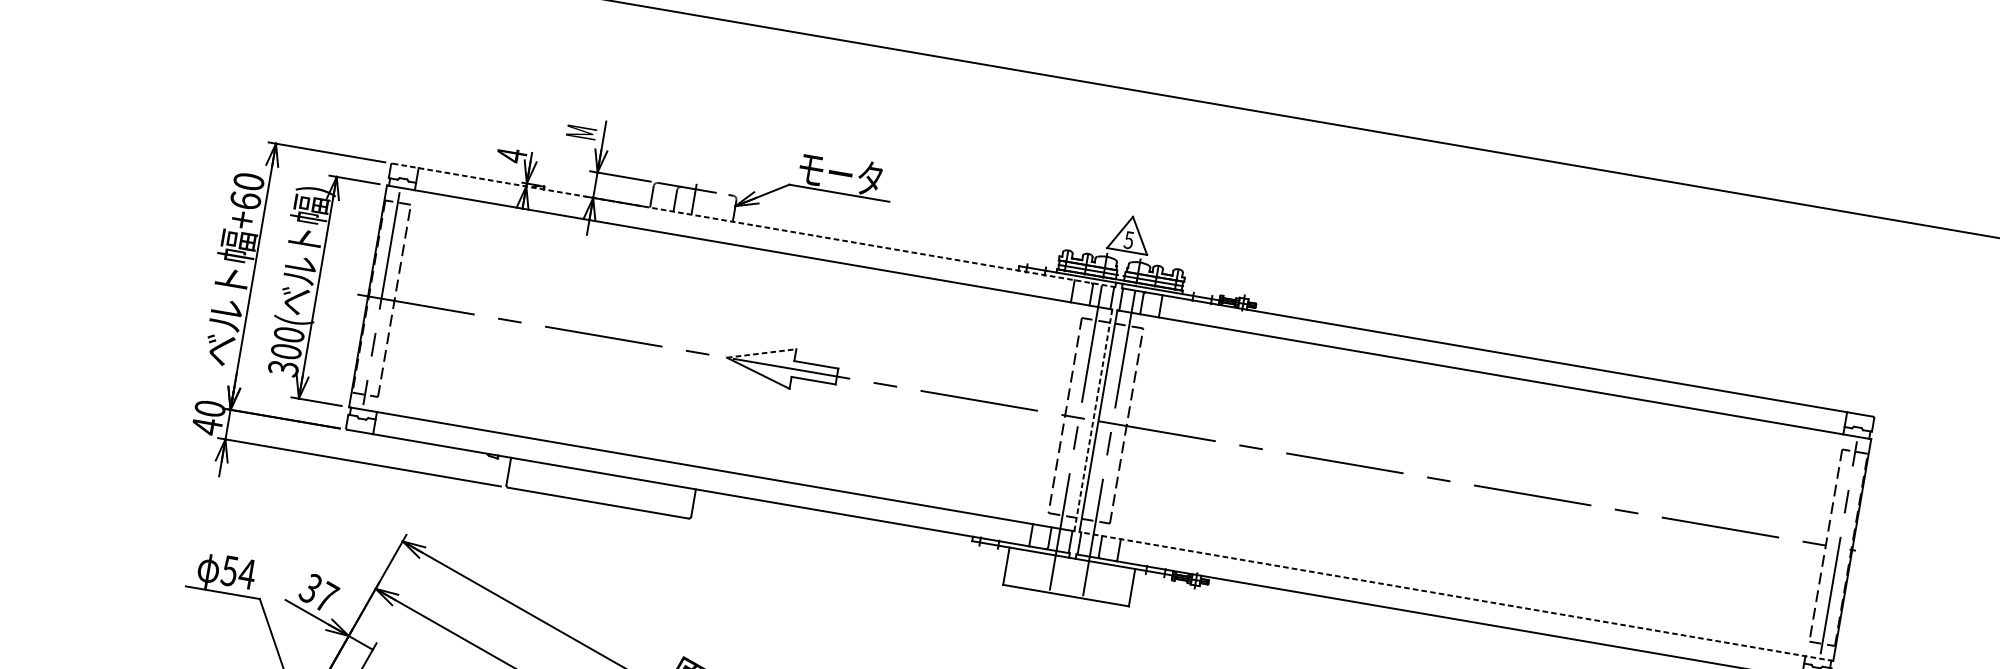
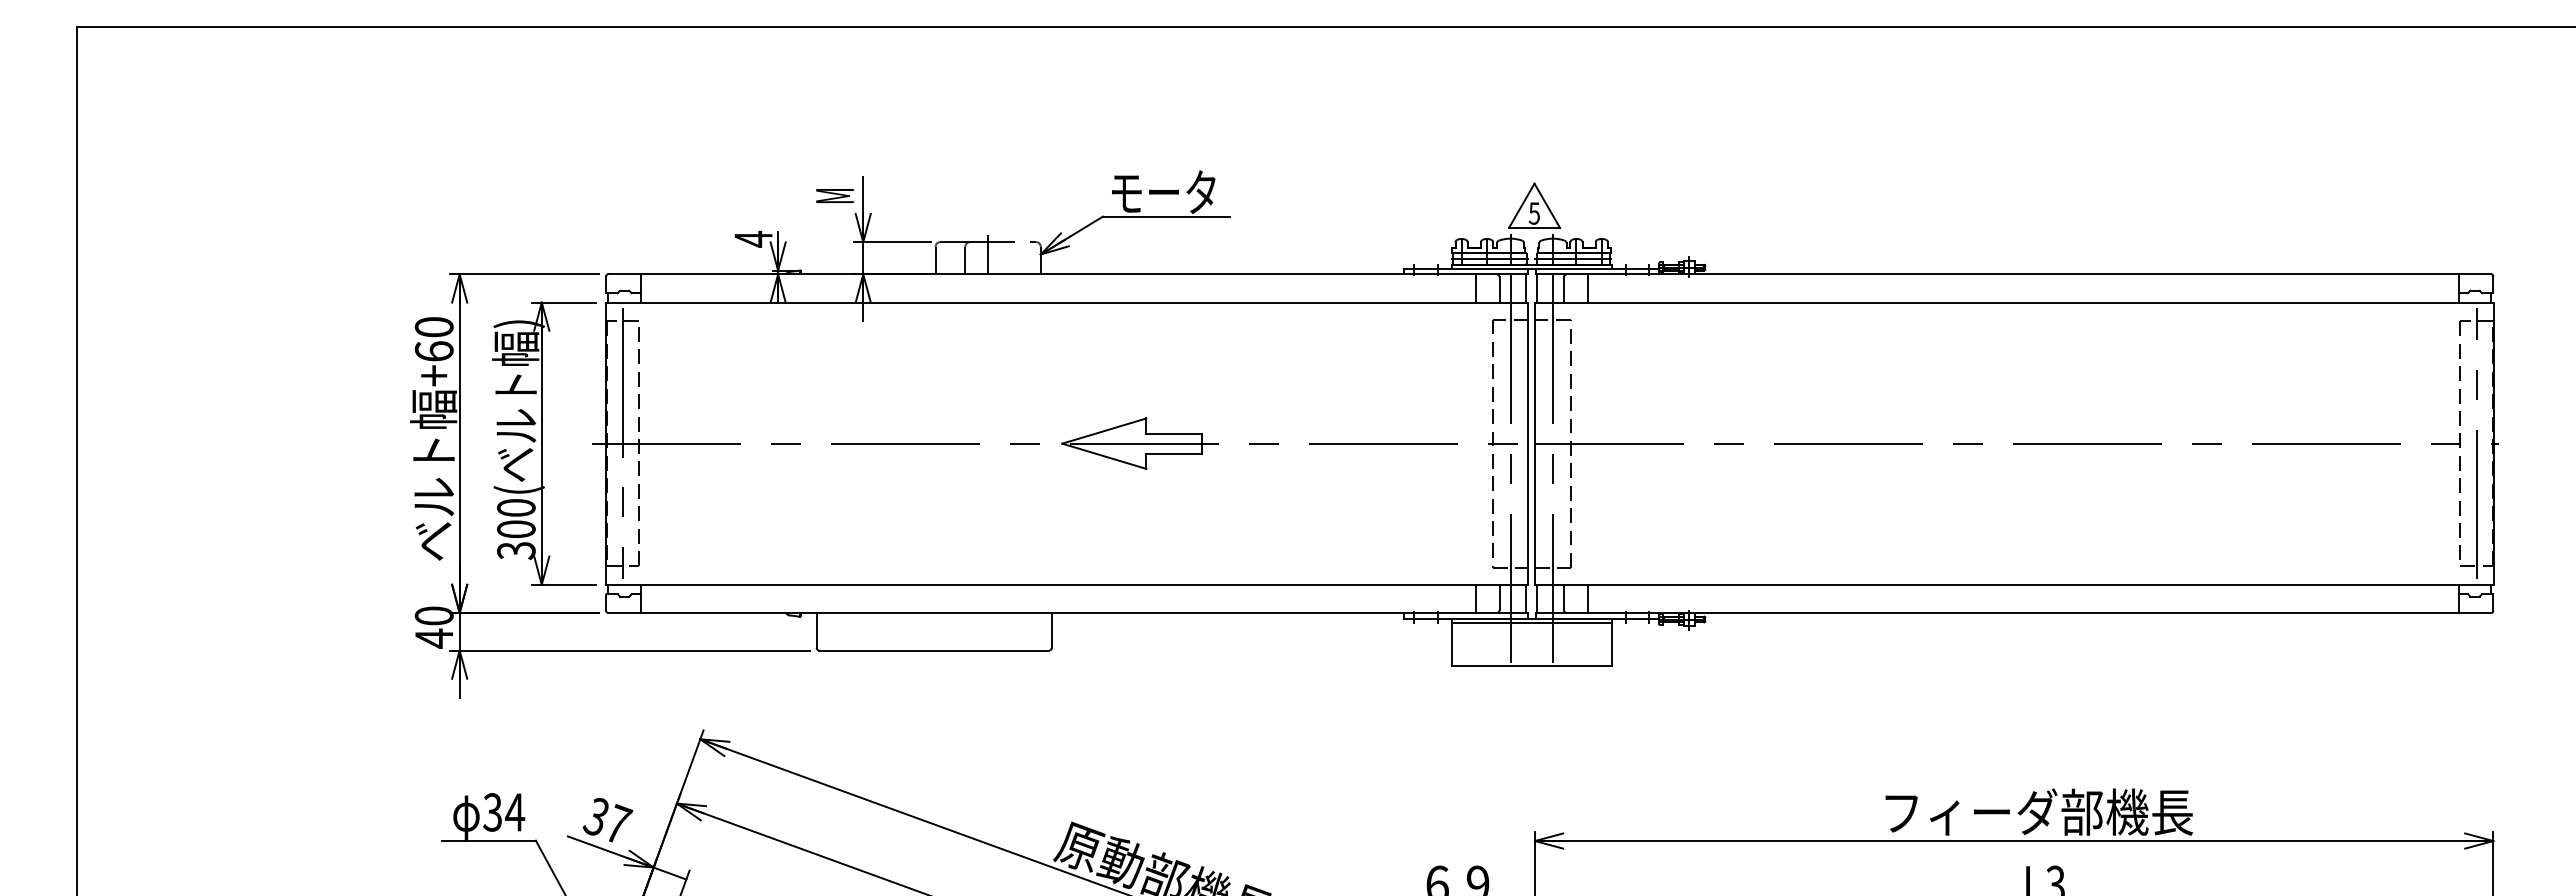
line: (753, 225) -> (1067, 274), dashed -> solid
line: (761, 353) -> (1104, 431), dashed -> solid
line: (1093, 420) -> (1528, 443), dashed -> solid
line: (1071, 561) -> (1531, 622), added
text: (229, 571) -> (492, 812), 54 -> 34
line: (1456, 596) -> (2014, 584), dashed -> solid

